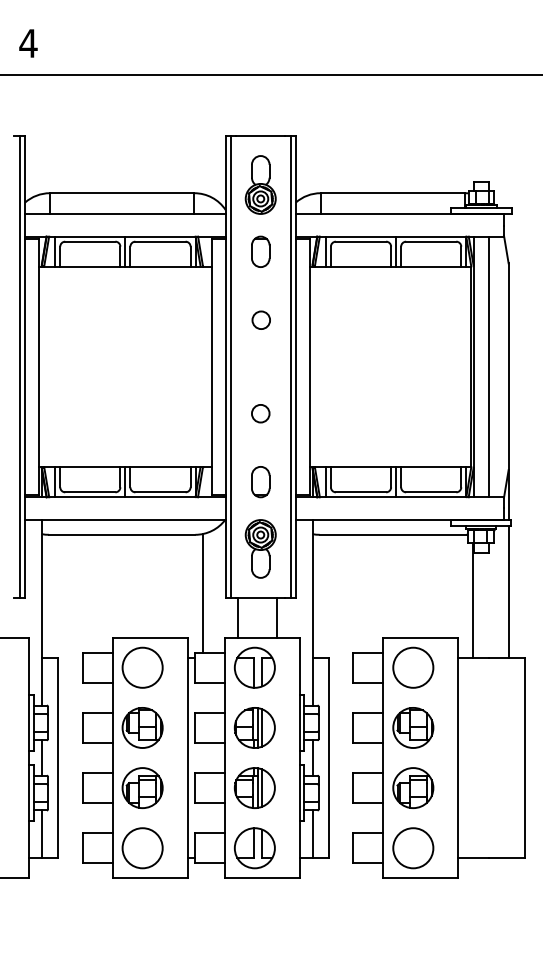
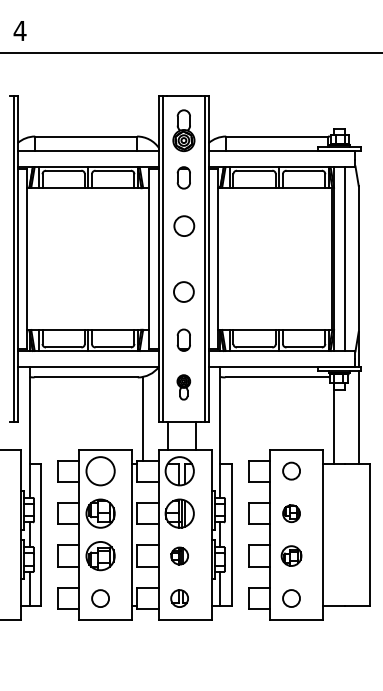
circle: (261, 320) -> (184, 226), size x1.6
circle: (260, 413) -> (183, 291), size x1.6
part: (260, 548) -> (183, 387), size x0.6
circle: (413, 667) -> (291, 471), size x0.6
part: (413, 727) -> (291, 513), size x0.6
part: (254, 787) -> (179, 555), size x0.6
part: (413, 787) -> (291, 555), size x0.7
circle: (142, 848) -> (100, 598), size x0.6
part: (254, 848) -> (179, 598), size x0.6
circle: (413, 848) -> (291, 598), size x0.6

